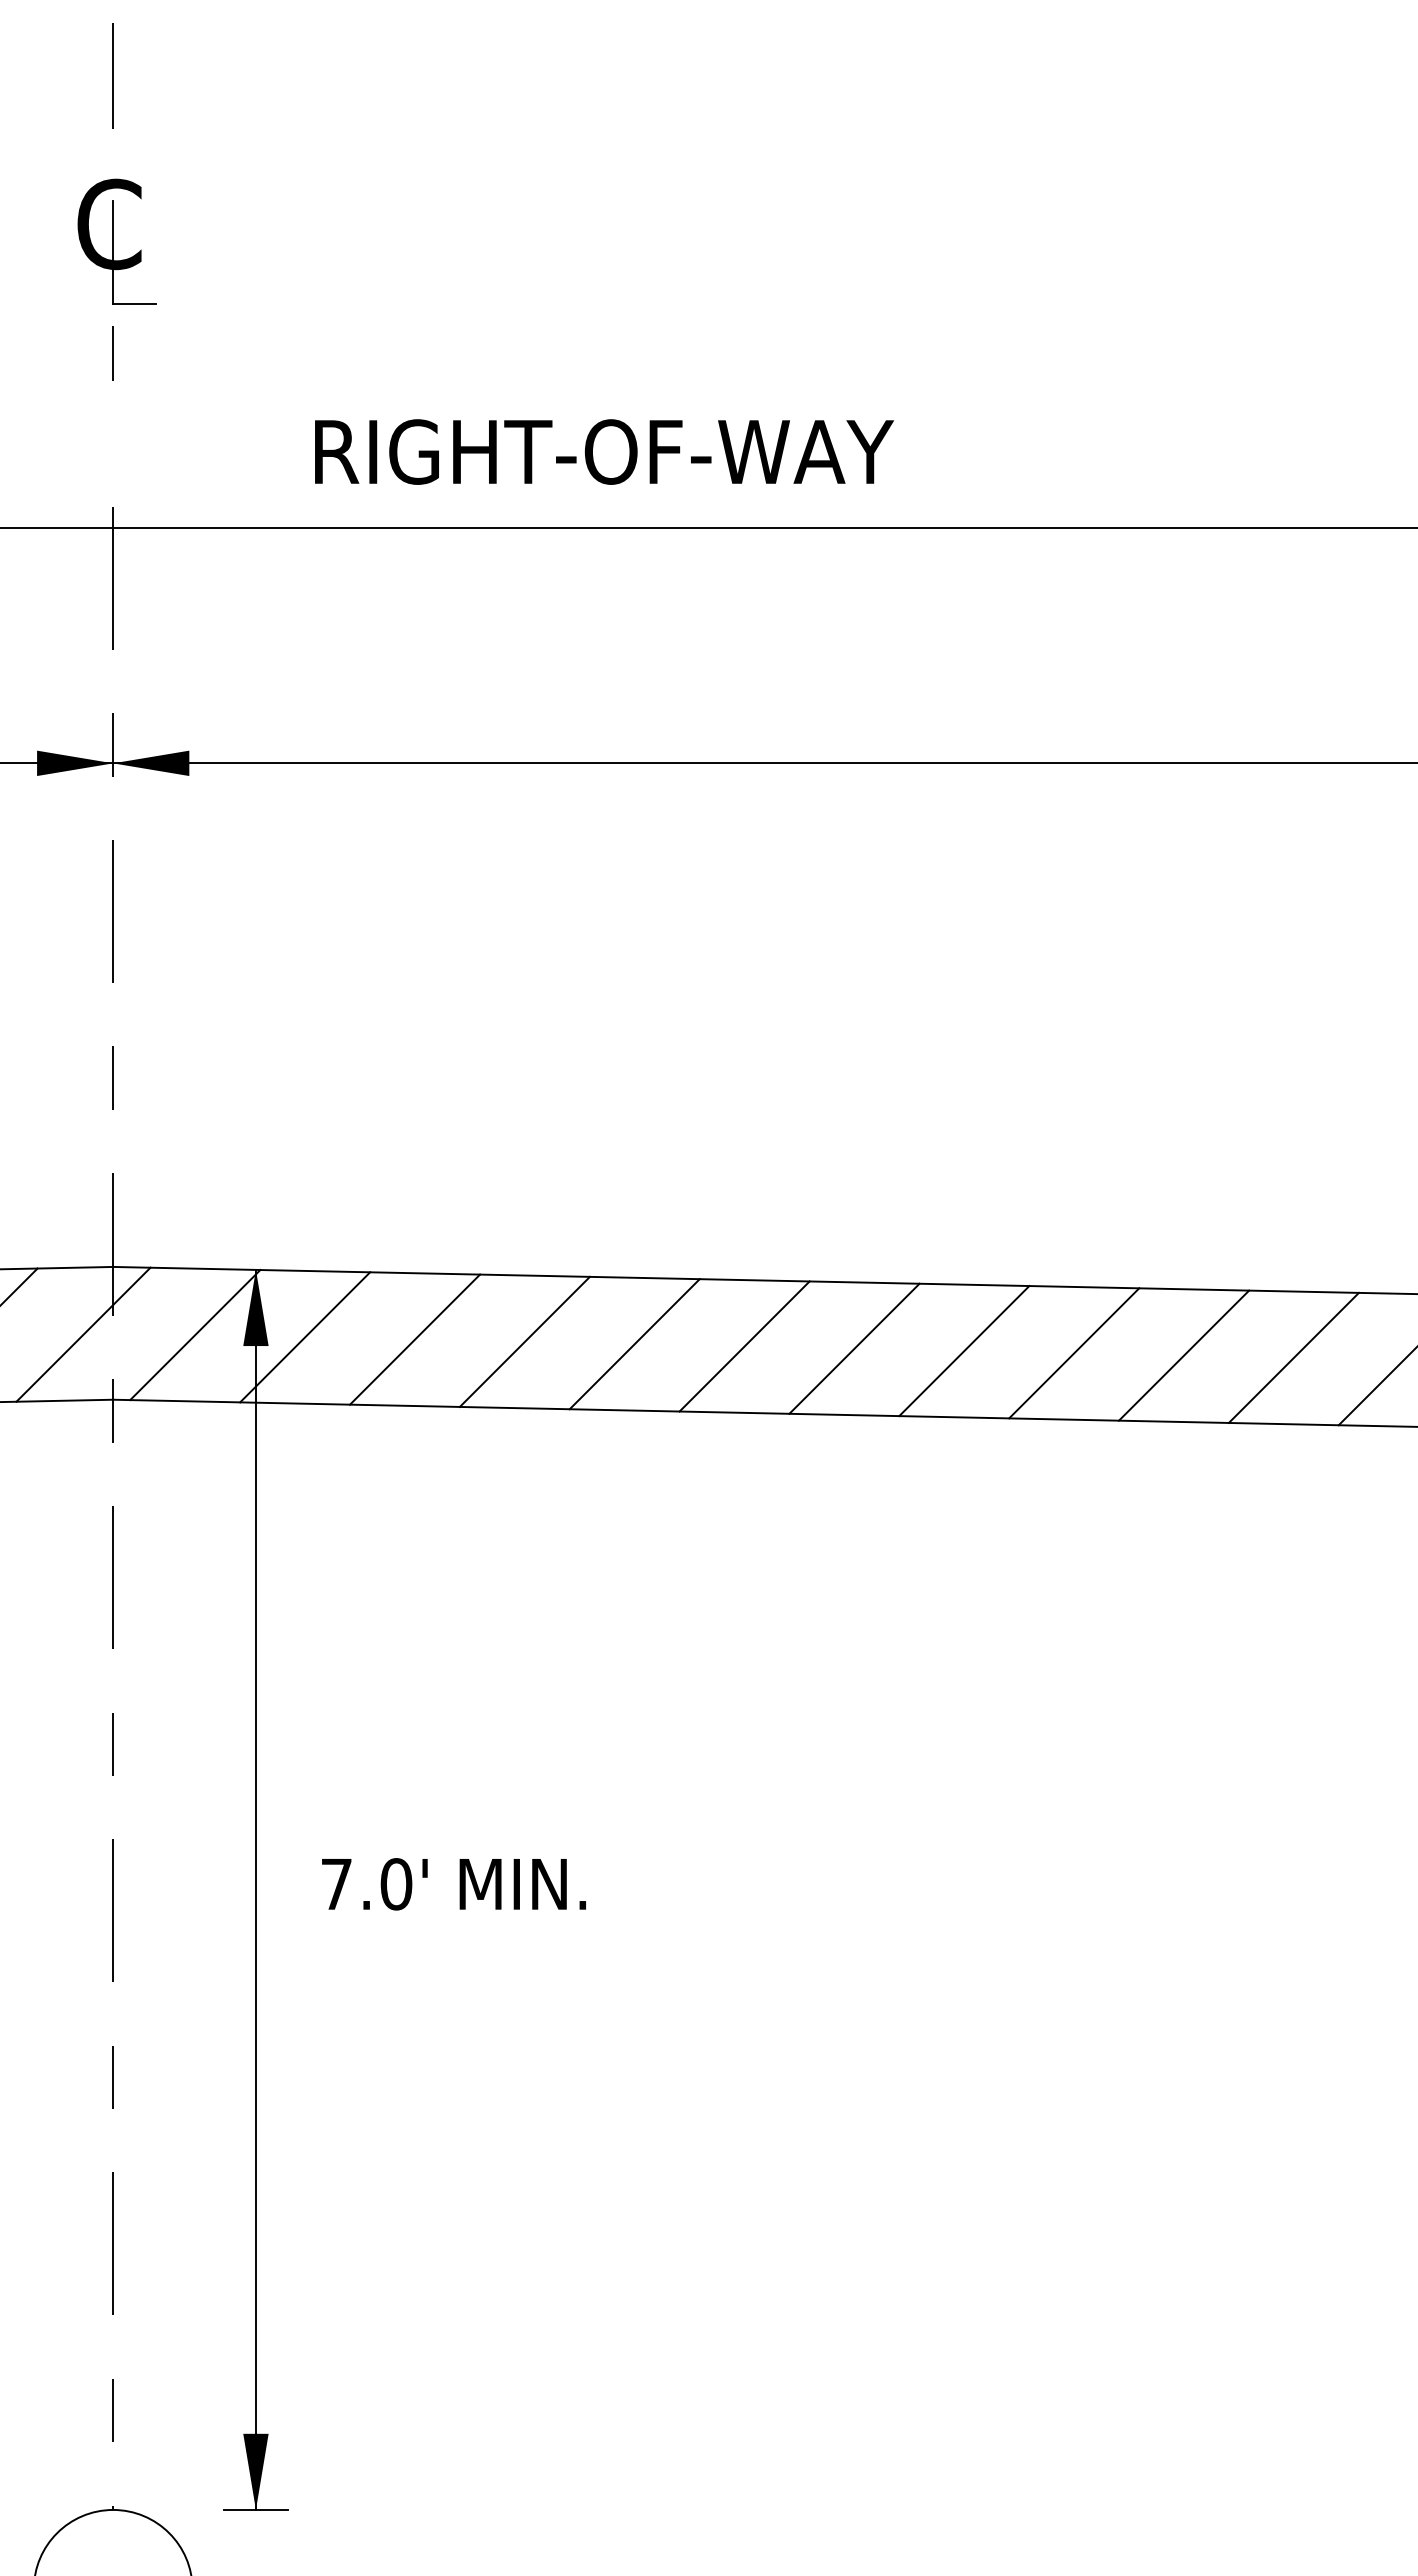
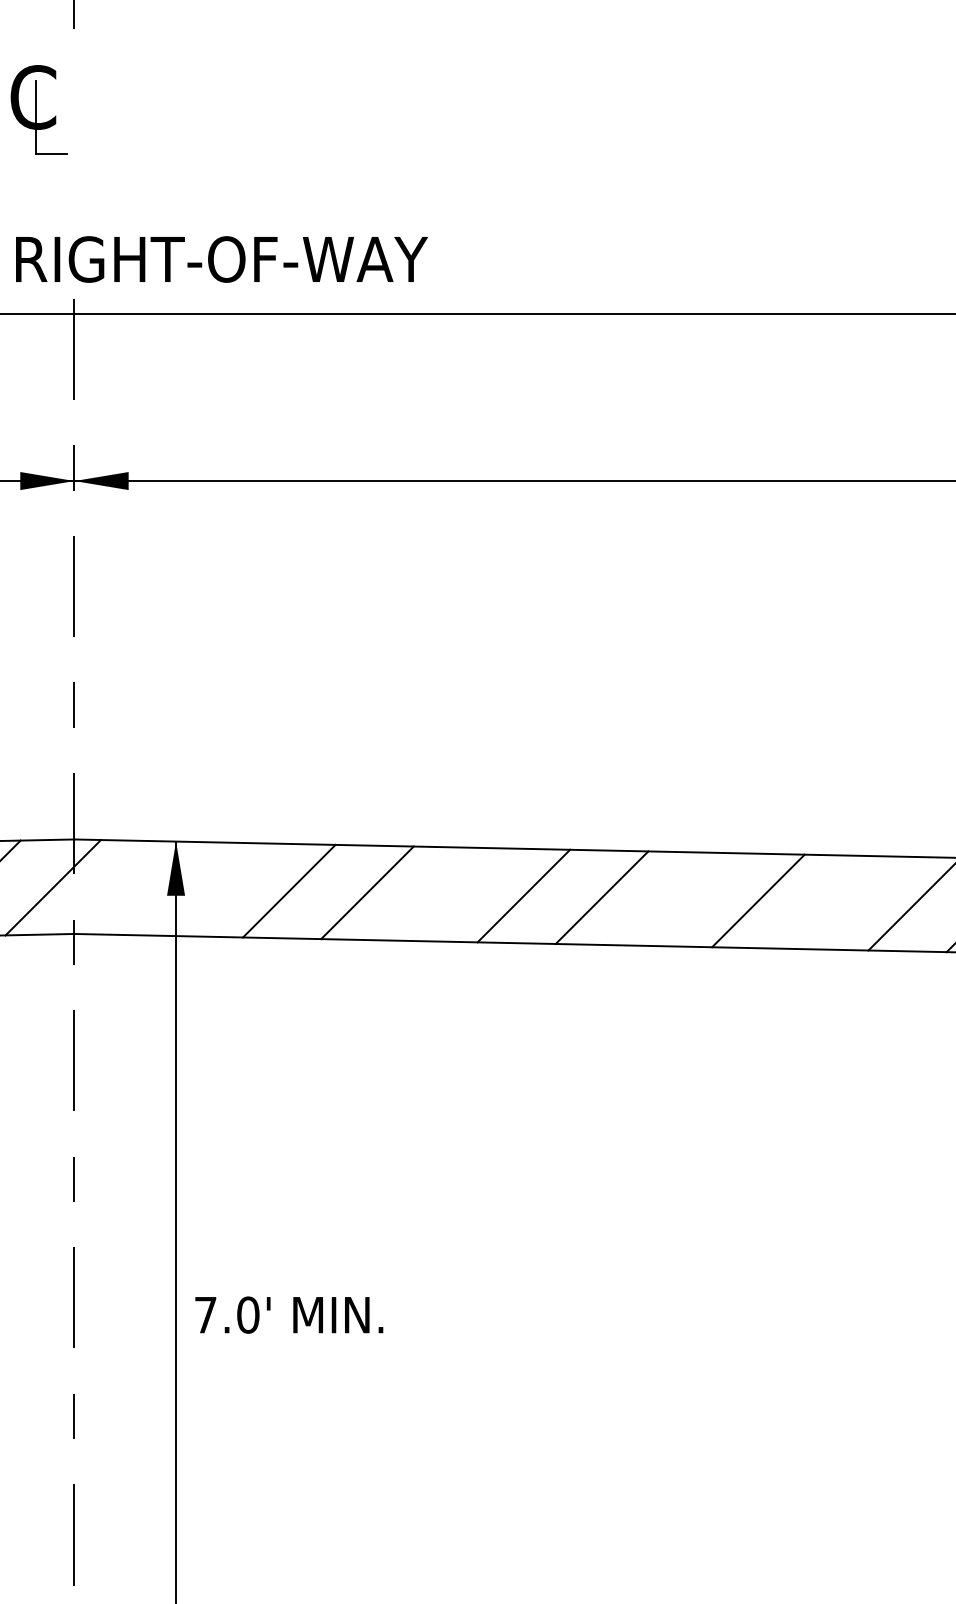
part: (116, 241) -> (38, 109), moved
line: (113, 353) -> (74, 189), removed
text: (604, 451) -> (222, 259), moved
line: (195, 1335) -> (133, 888), removed
line: (305, 1337) -> (211, 889), removed
line: (634, 1344) -> (445, 894), removed
line: (964, 1351) -> (680, 899), removed
line: (1184, 1355) -> (836, 902), removed
text: (453, 1884) -> (288, 1315), moved

